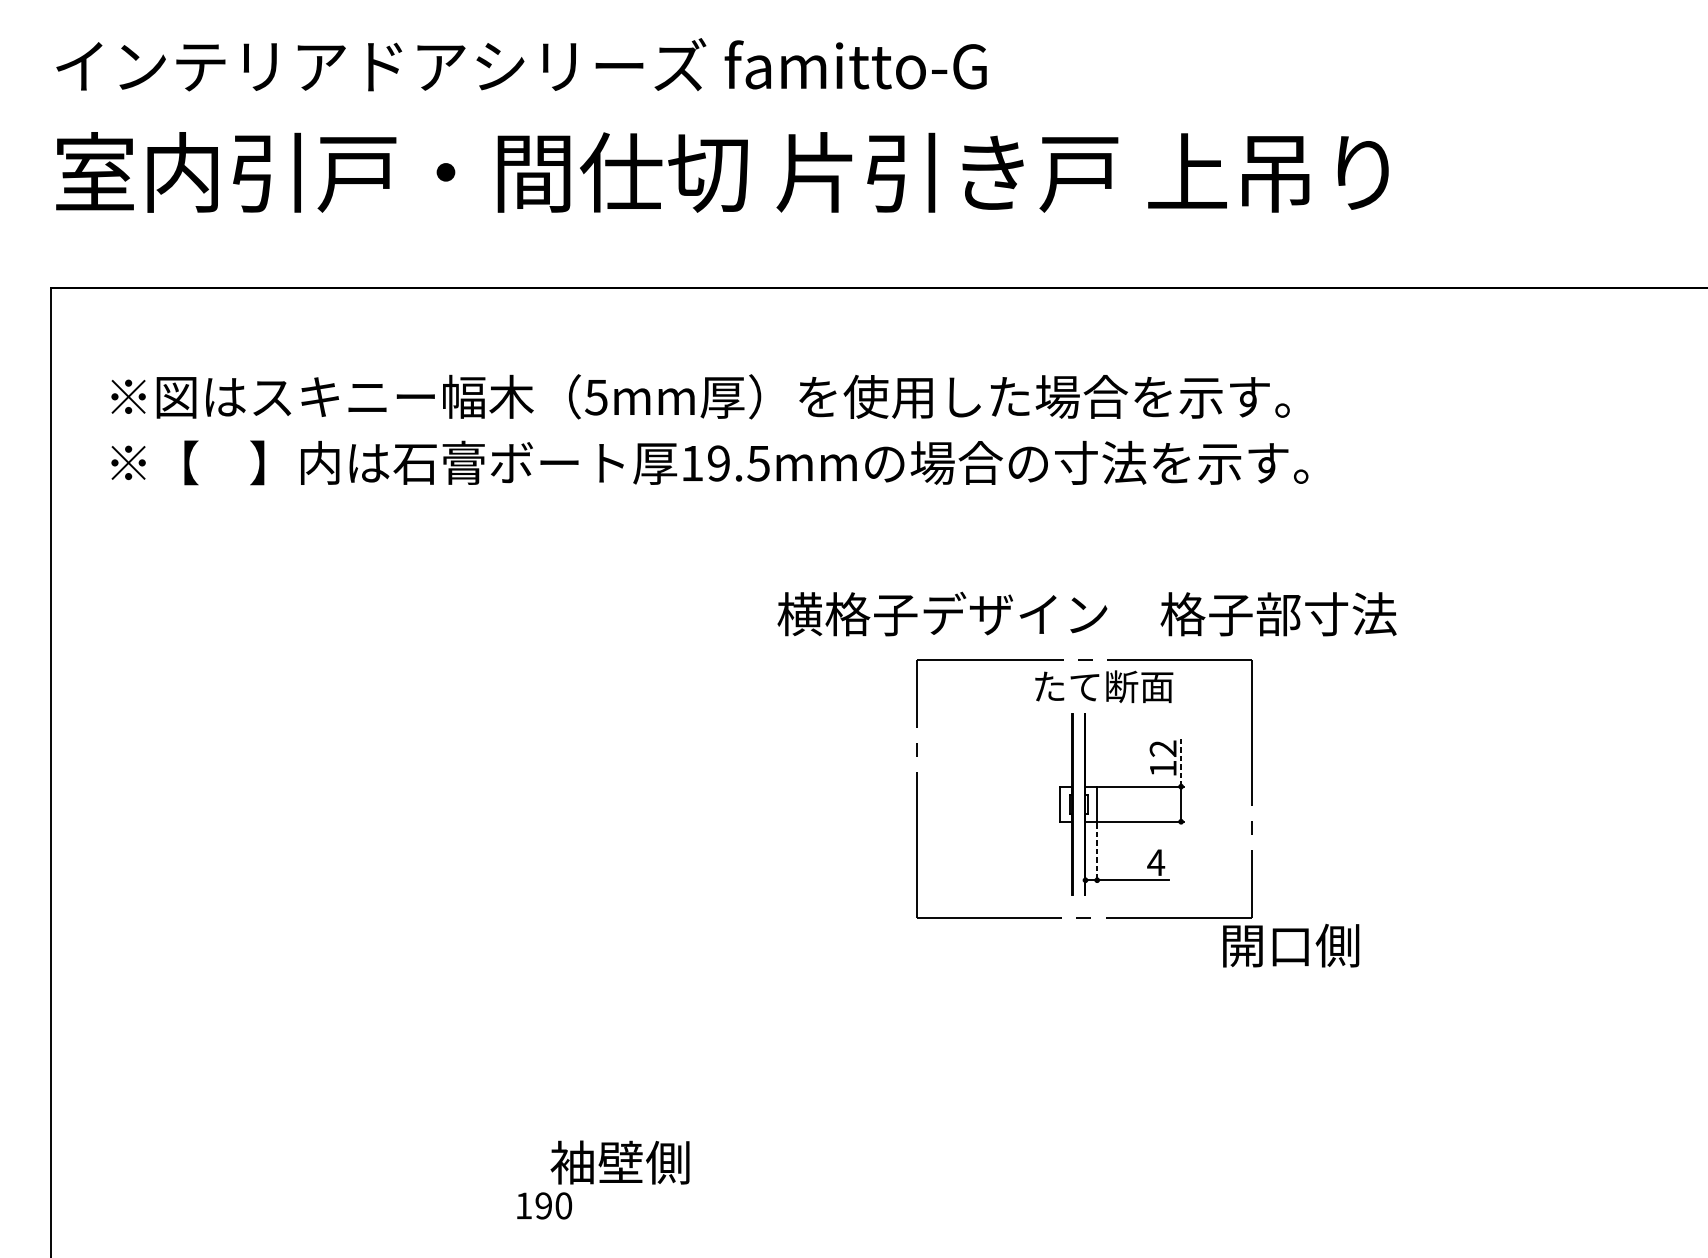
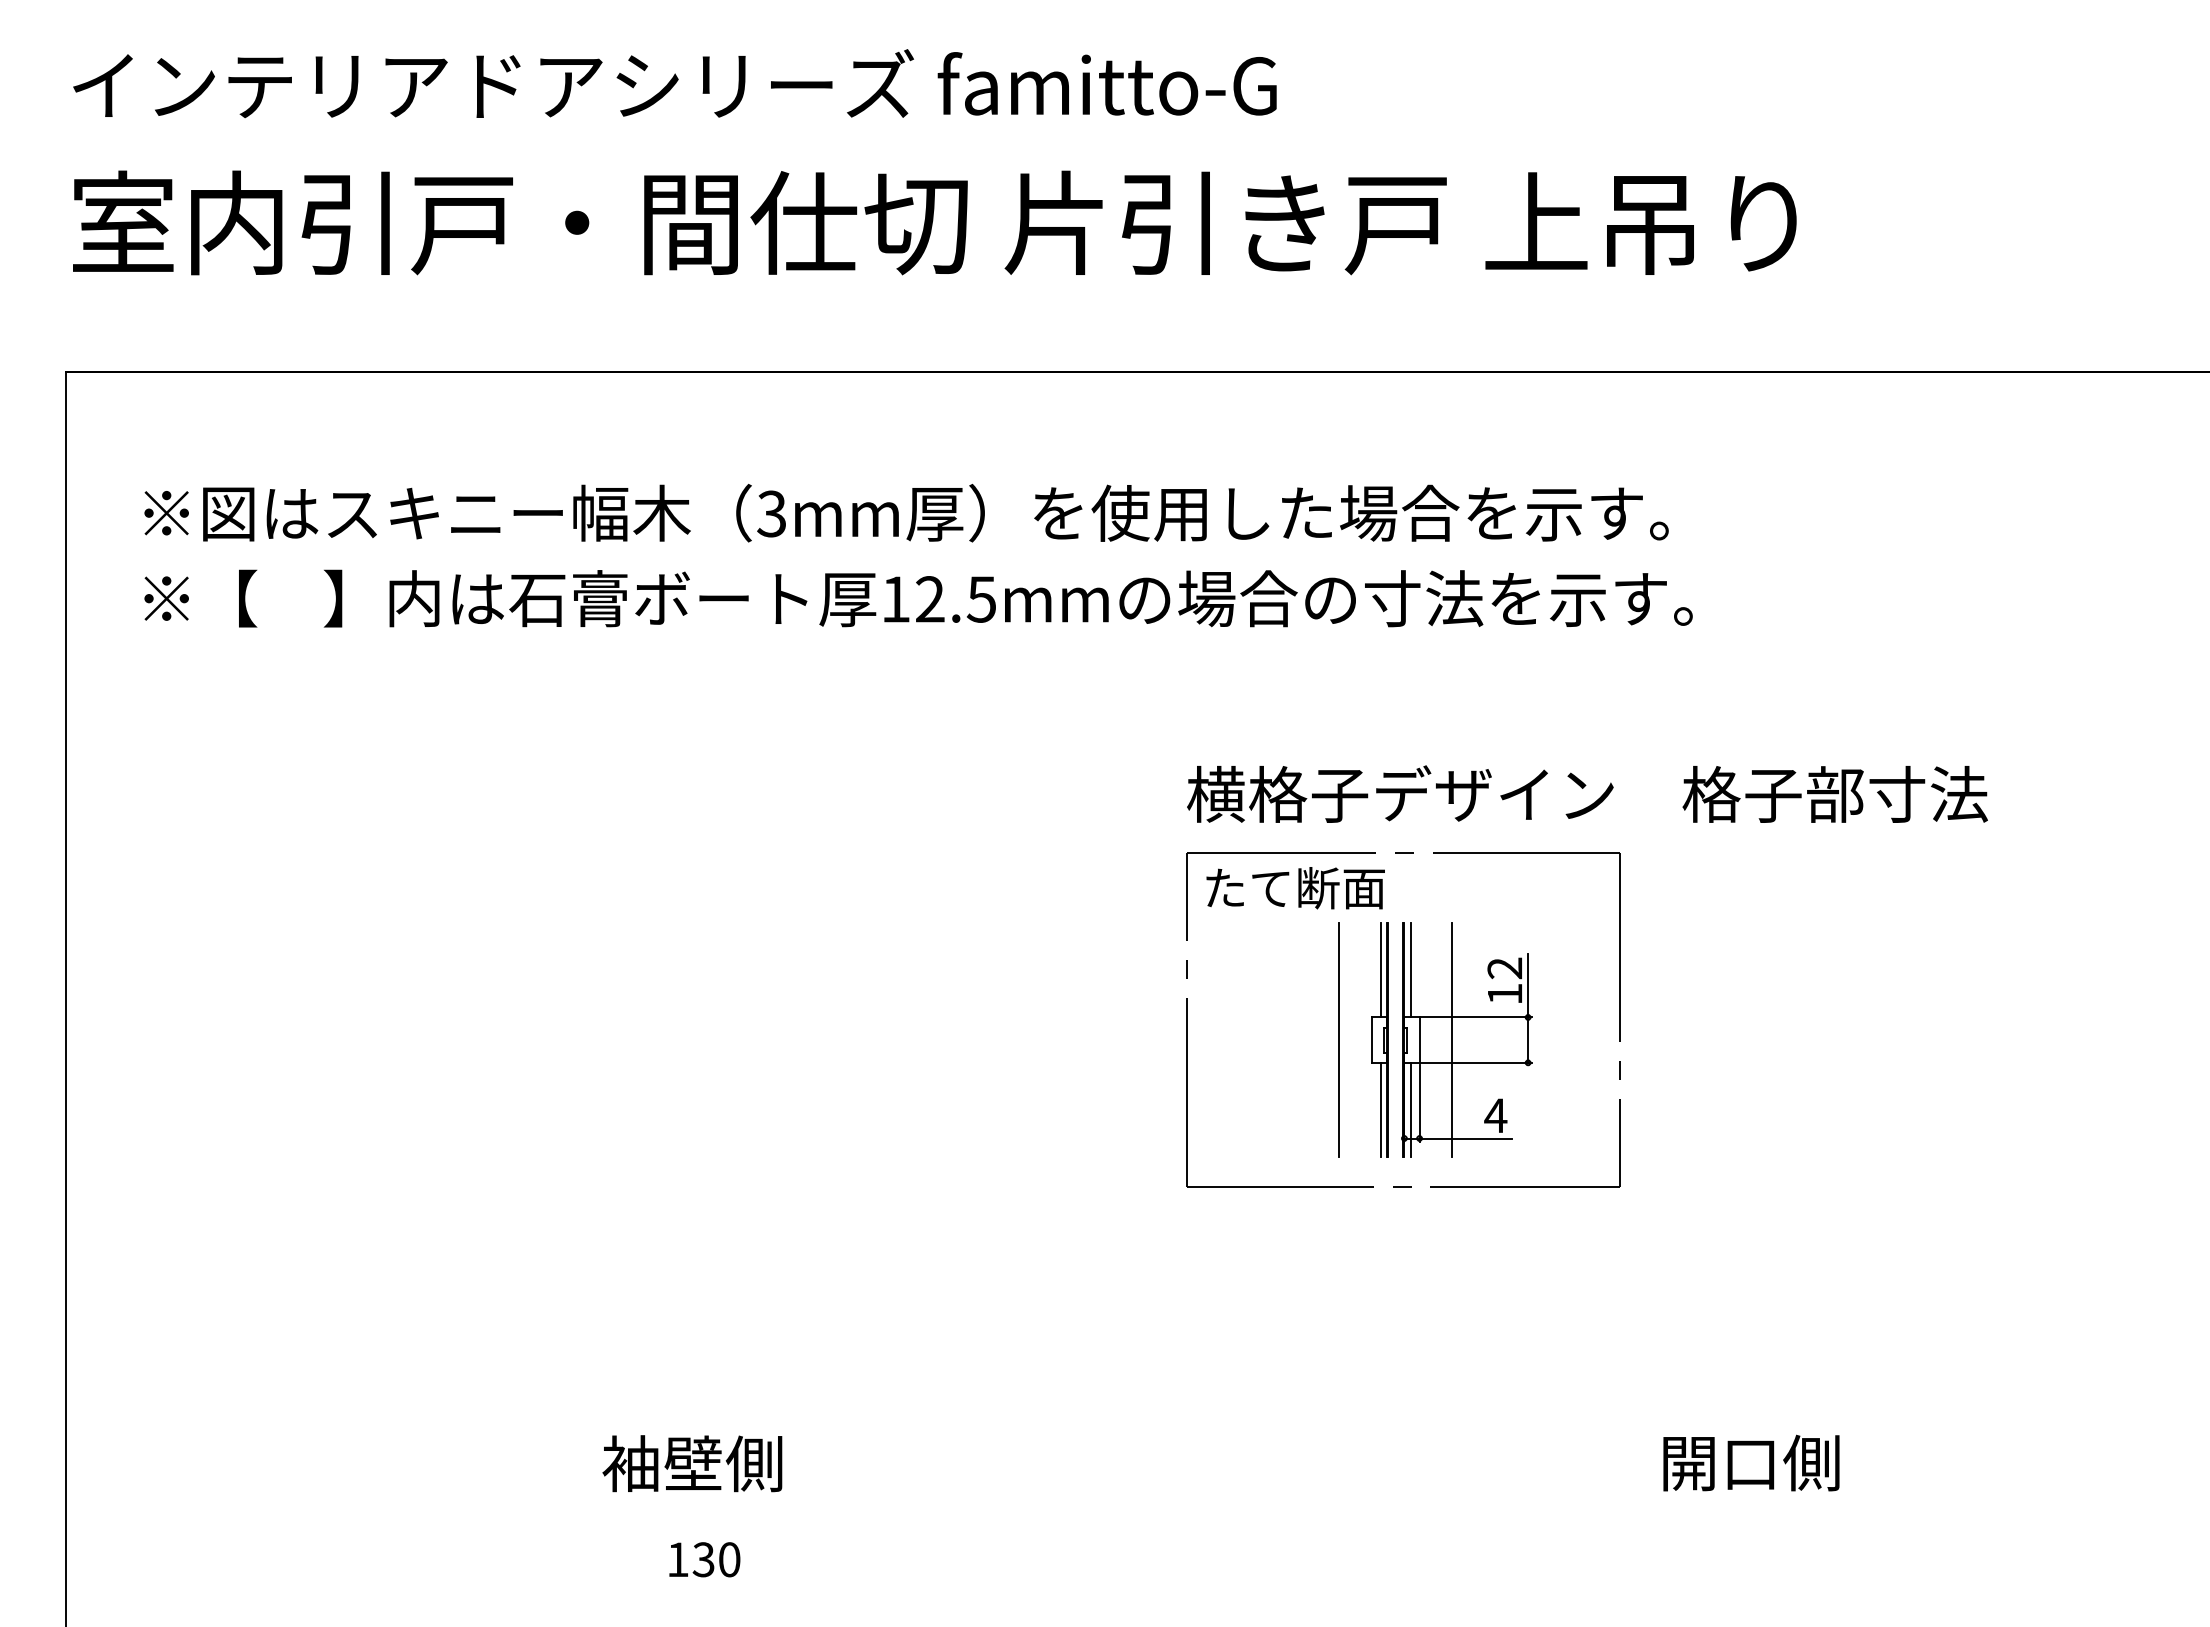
text: (596, 397) -> (771, 513), 5mm -> 3mm
text: (719, 463) -> (930, 599), 19.5mm -> 12.5mm
text: (1087, 613) -> (1587, 793), moved
text: (1104, 686) -> (1295, 888), moved
line: (1066, 750) -> (1380, 970), added
line: (1090, 750) -> (1410, 970), added
line: (1181, 761) -> (1528, 985), dashed -> solid
line: (1034, 804) -> (1338, 1040), added
line: (1122, 804) -> (1452, 1040), added
line: (1097, 853) -> (1419, 1103), dashed -> solid
line: (1066, 857) -> (1380, 1109), added
line: (1090, 857) -> (1410, 1109), added
text: (1291, 945) -> (1751, 1462), moved
text: (620, 1162) -> (692, 1463), moved
text: (543, 1205) -> (703, 1559), 190 -> 130

